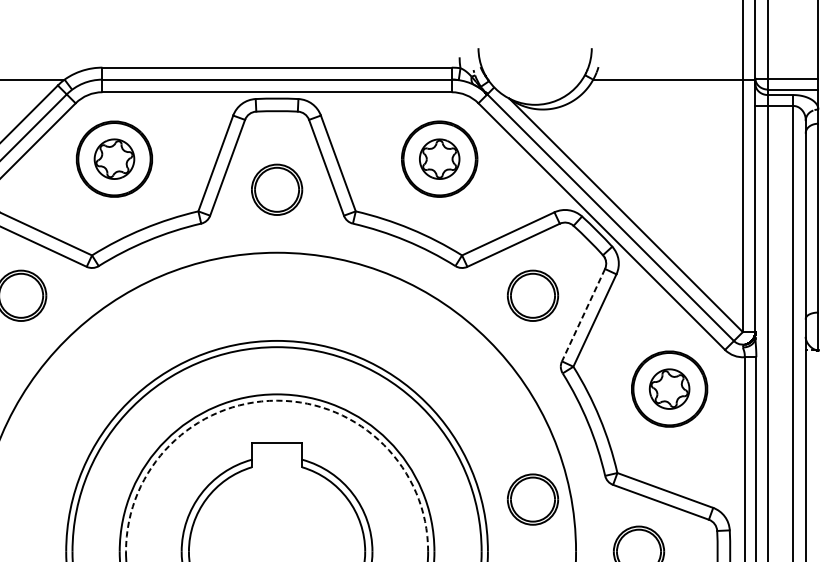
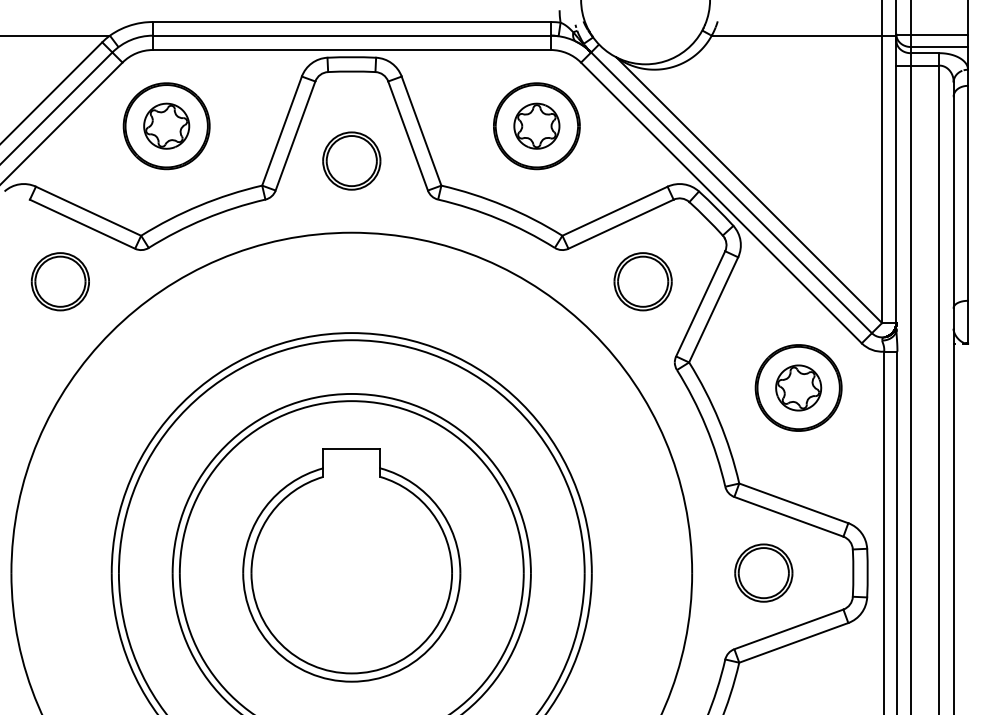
line: (583, 315) -> (700, 304), dashed -> solid
arc: (276, 400) -> (351, 401), dashed -> solid
part: (532, 499) -> (642, 513), removed

